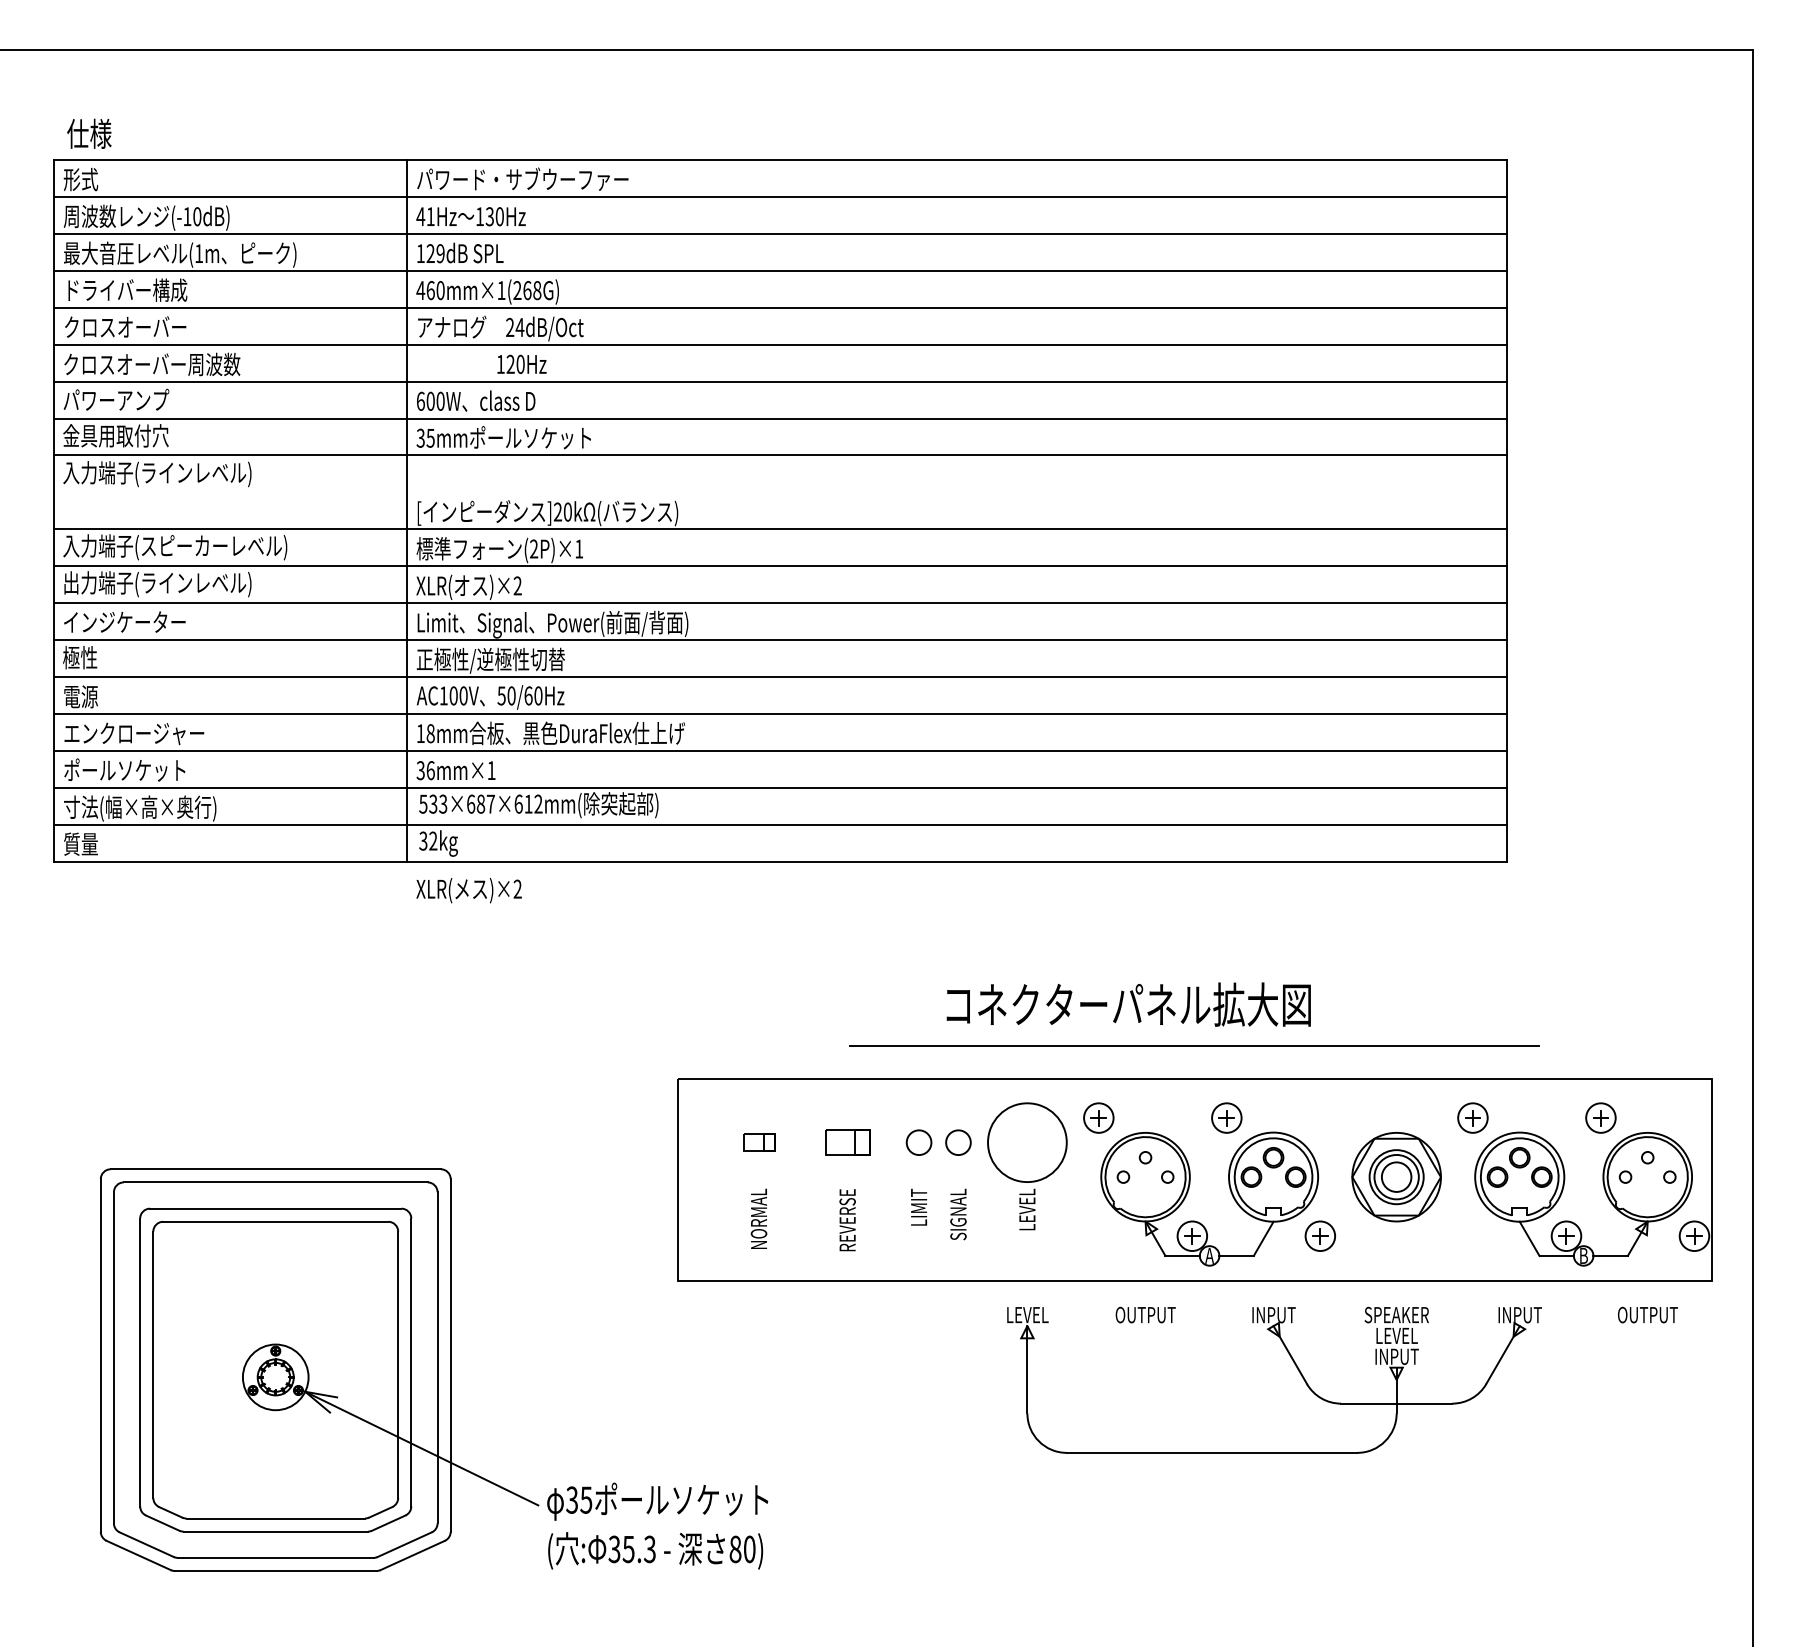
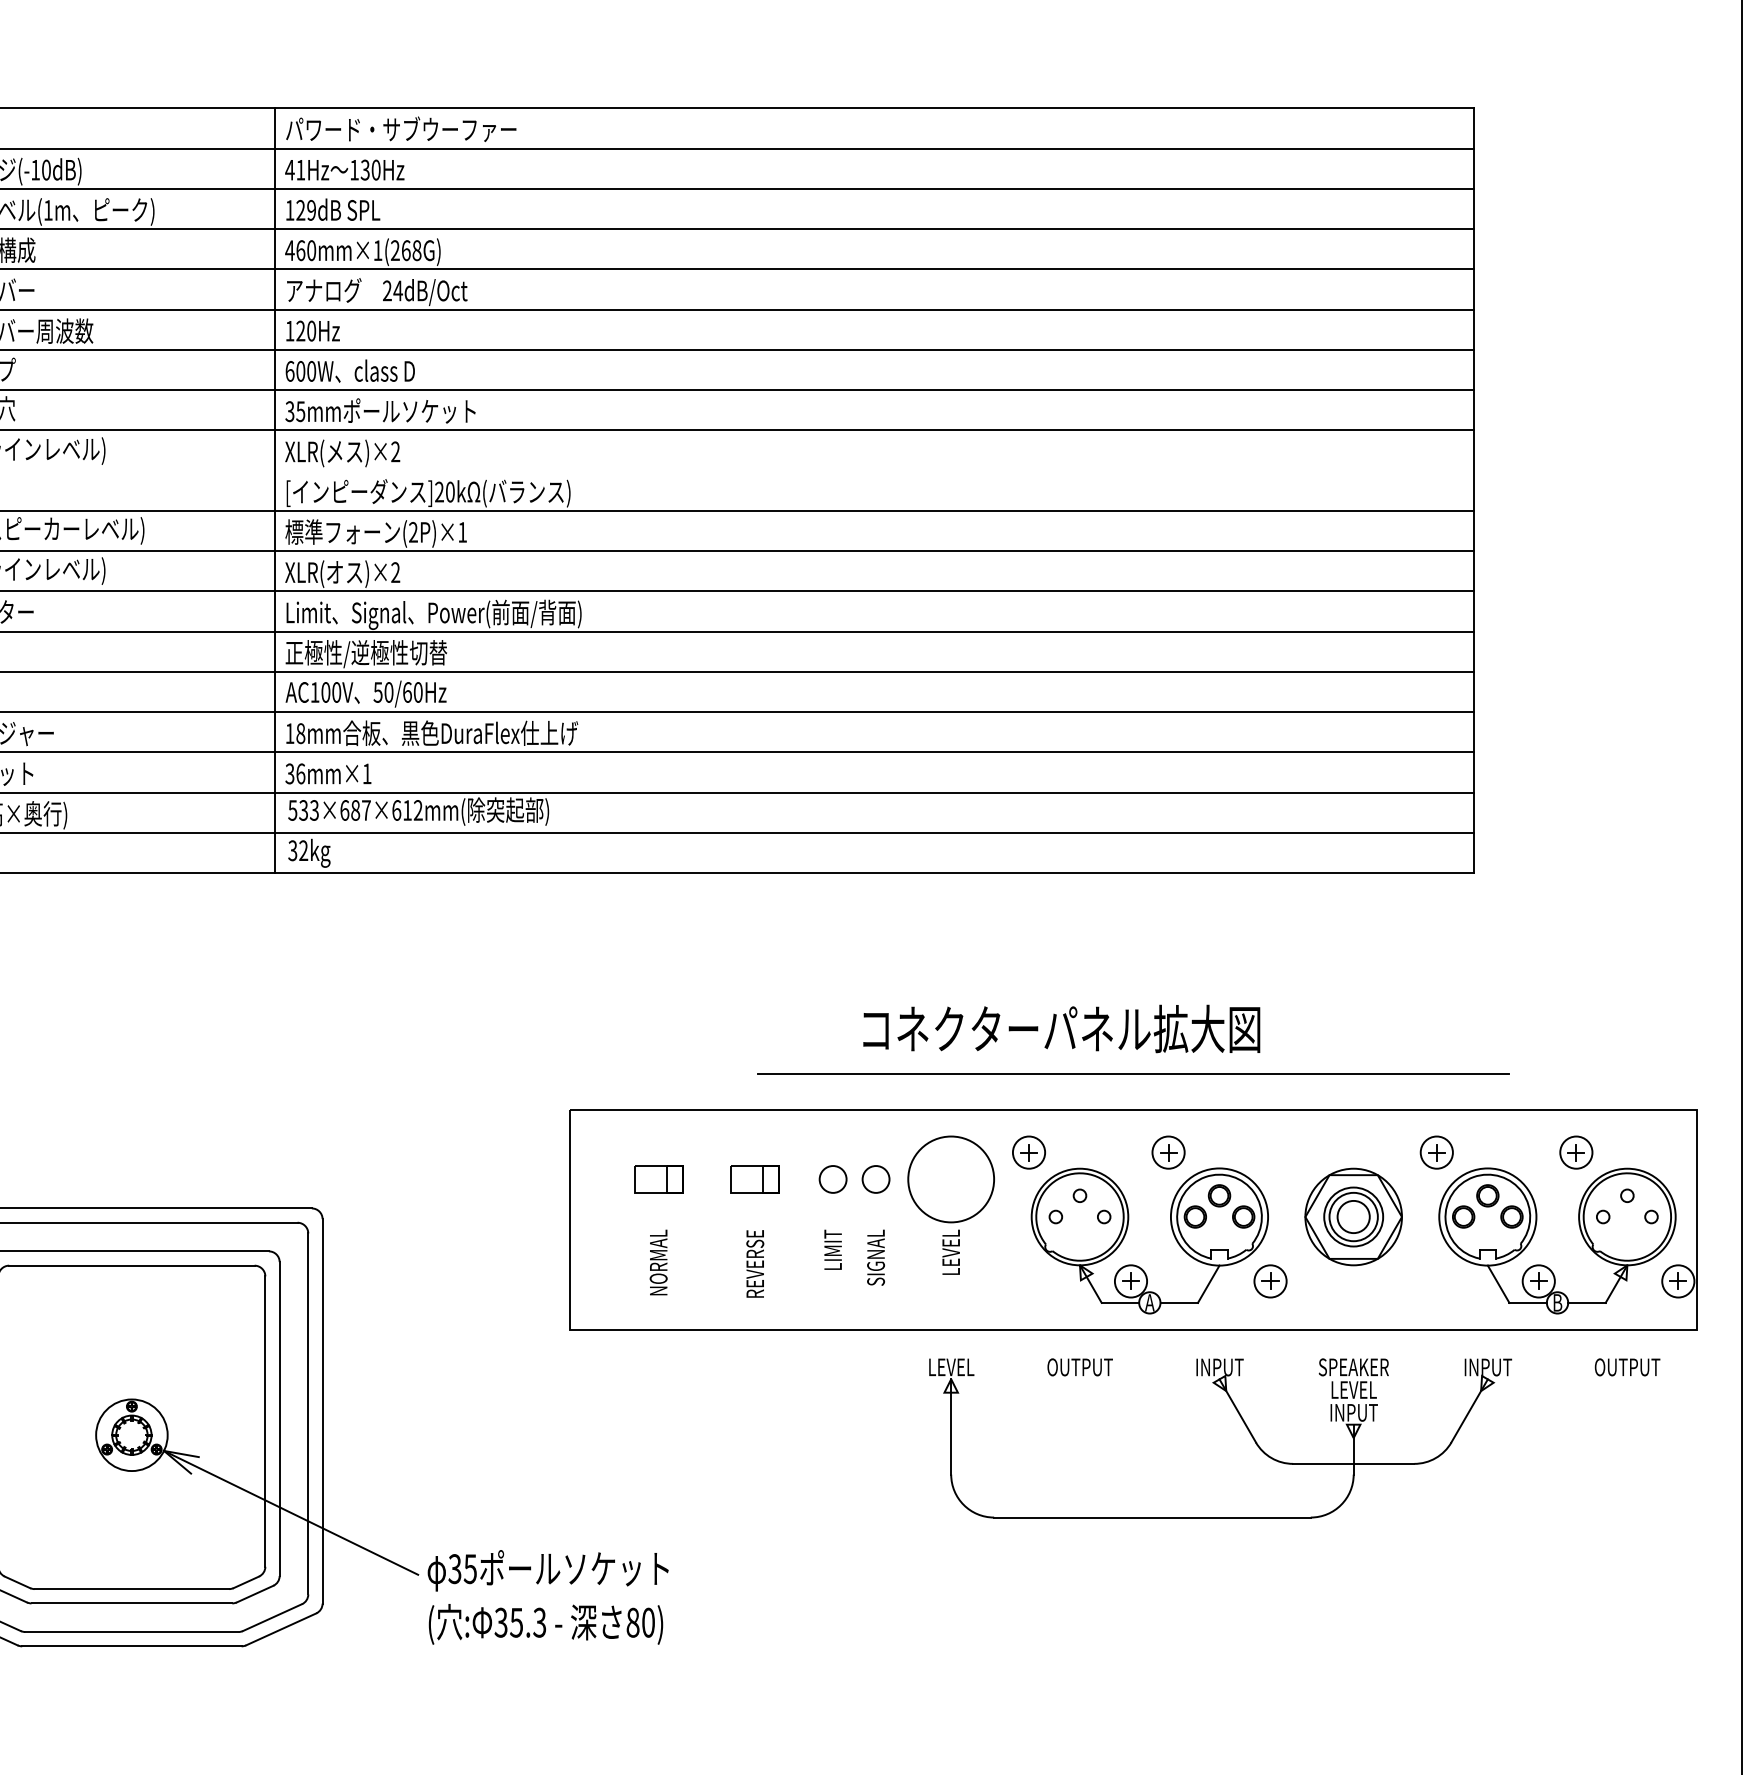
text: (521, 363) -> (312, 330), moved
text: (468, 890) -> (341, 453), moved
part: (758, 1142) -> (658, 1179), size x1.43

